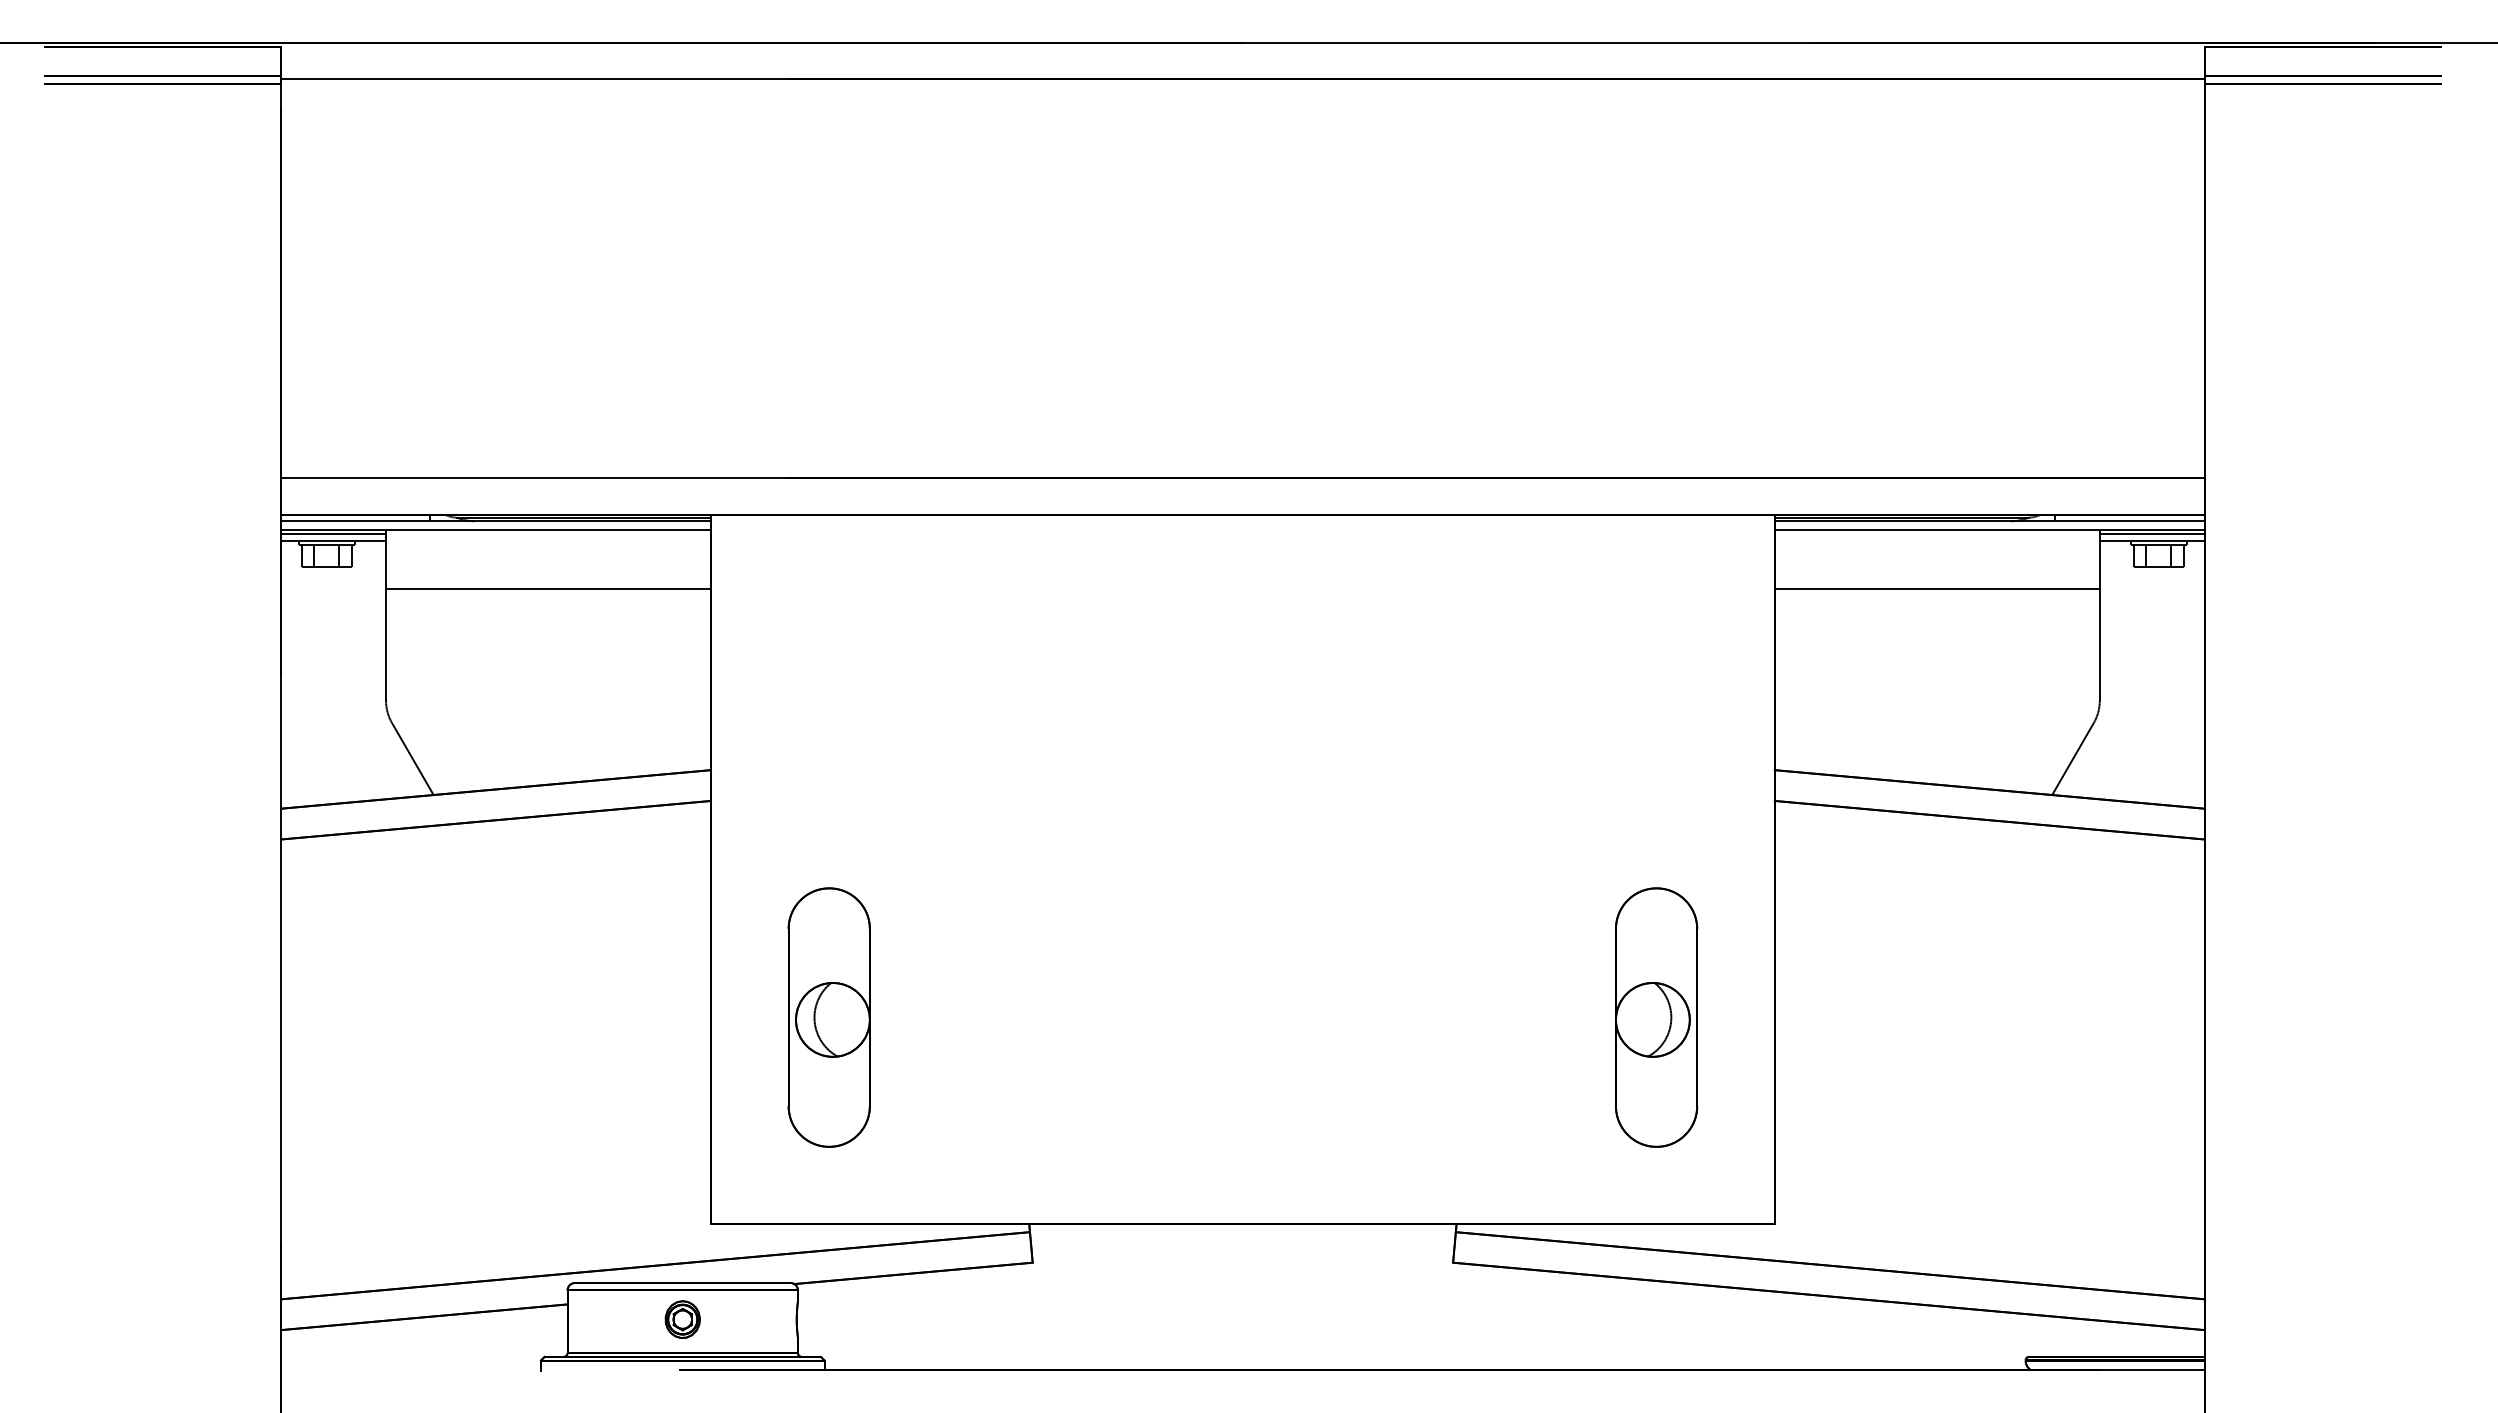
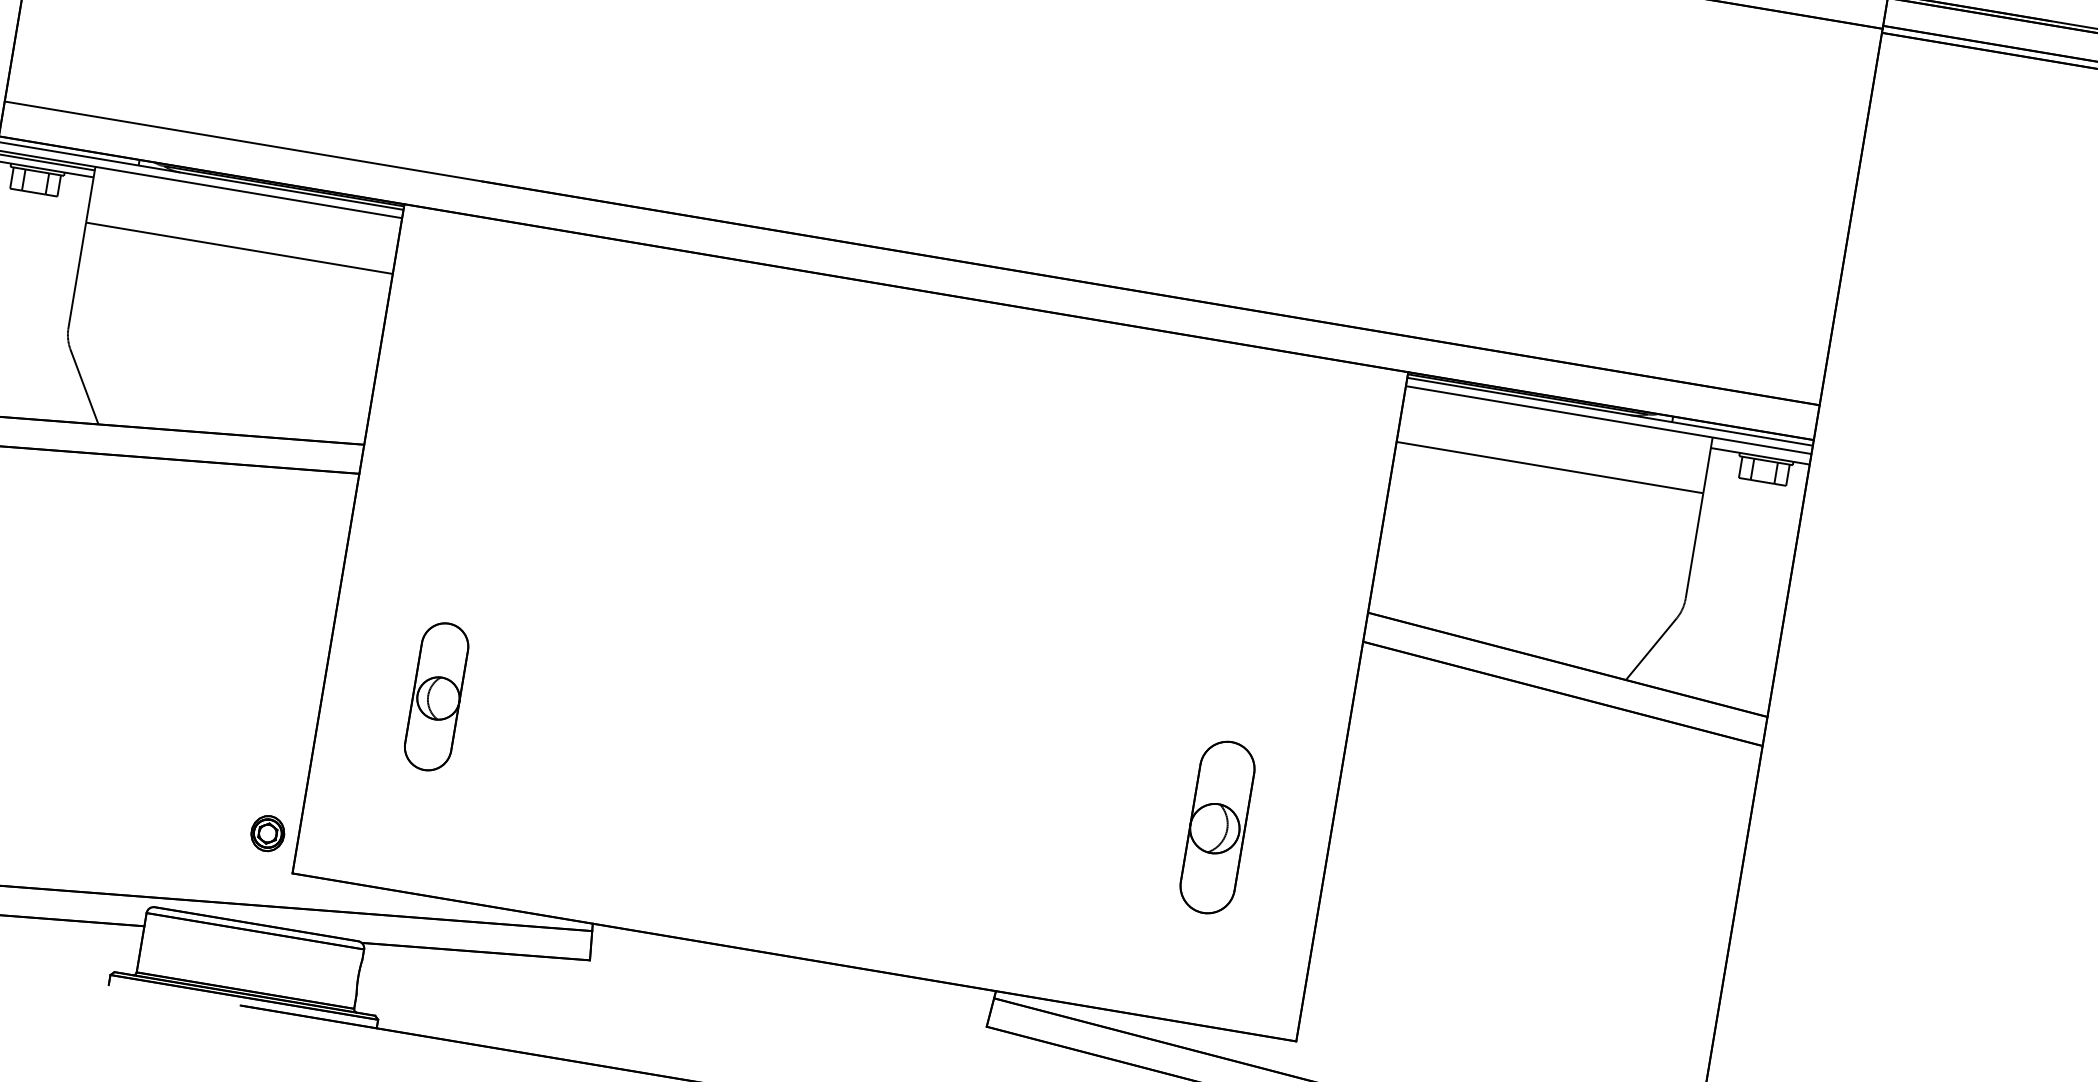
line: (2151, 533) -> (1760, 448), removed
part: (828, 1017) -> (436, 696), size x0.6
part: (1656, 1017) -> (1217, 827), size x0.7
part: (682, 1319) -> (267, 833), moved

